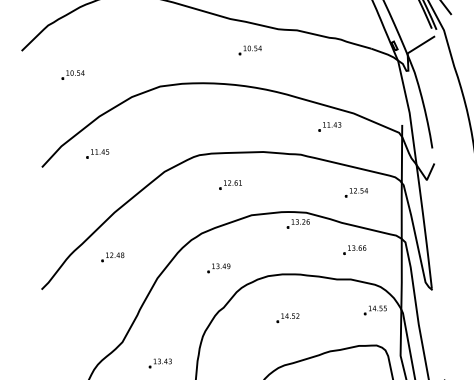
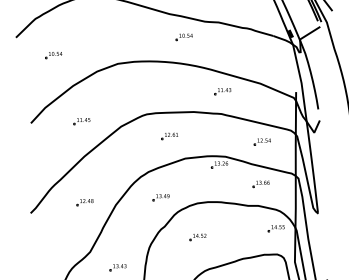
part: (329, 126) -> (222, 91), moved
part: (97, 154) -> (81, 121), moved
part: (112, 257) -> (84, 202), moved
part: (287, 318) -> (197, 237), moved

